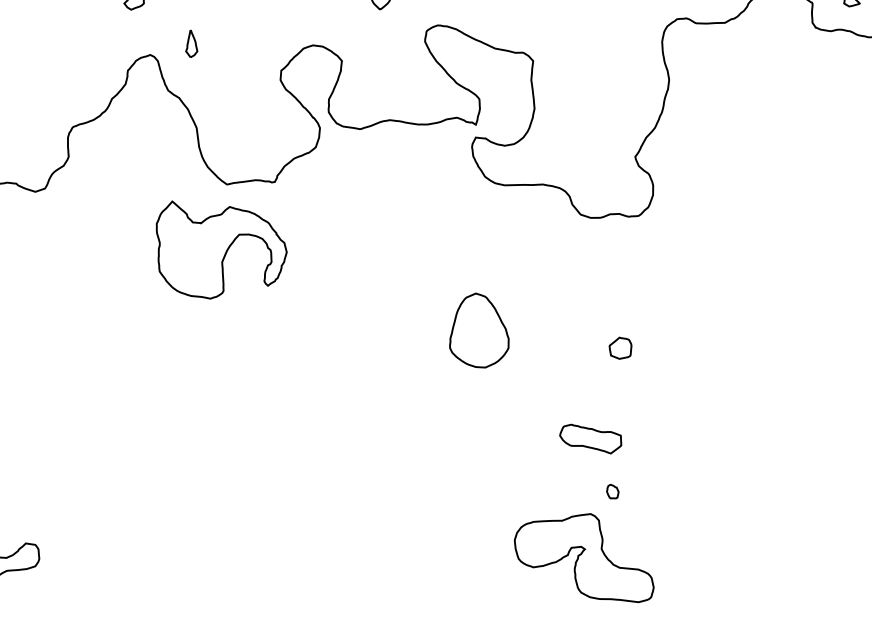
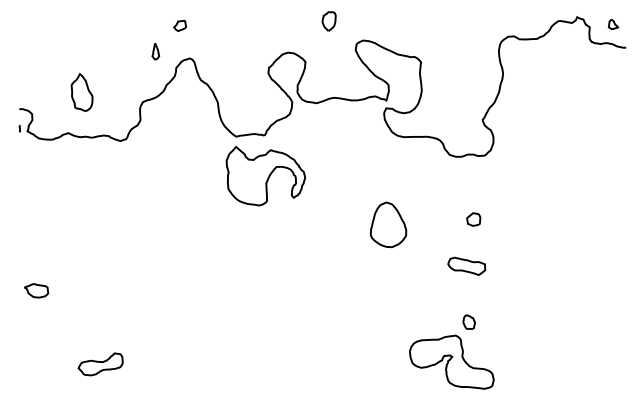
part: (191, 43) -> (155, 51), moved
part: (220, 250) -> (265, 176), moved
part: (620, 348) -> (473, 219), moved
part: (590, 437) -> (466, 265), moved
part: (611, 490) -> (468, 321), size x1.67

